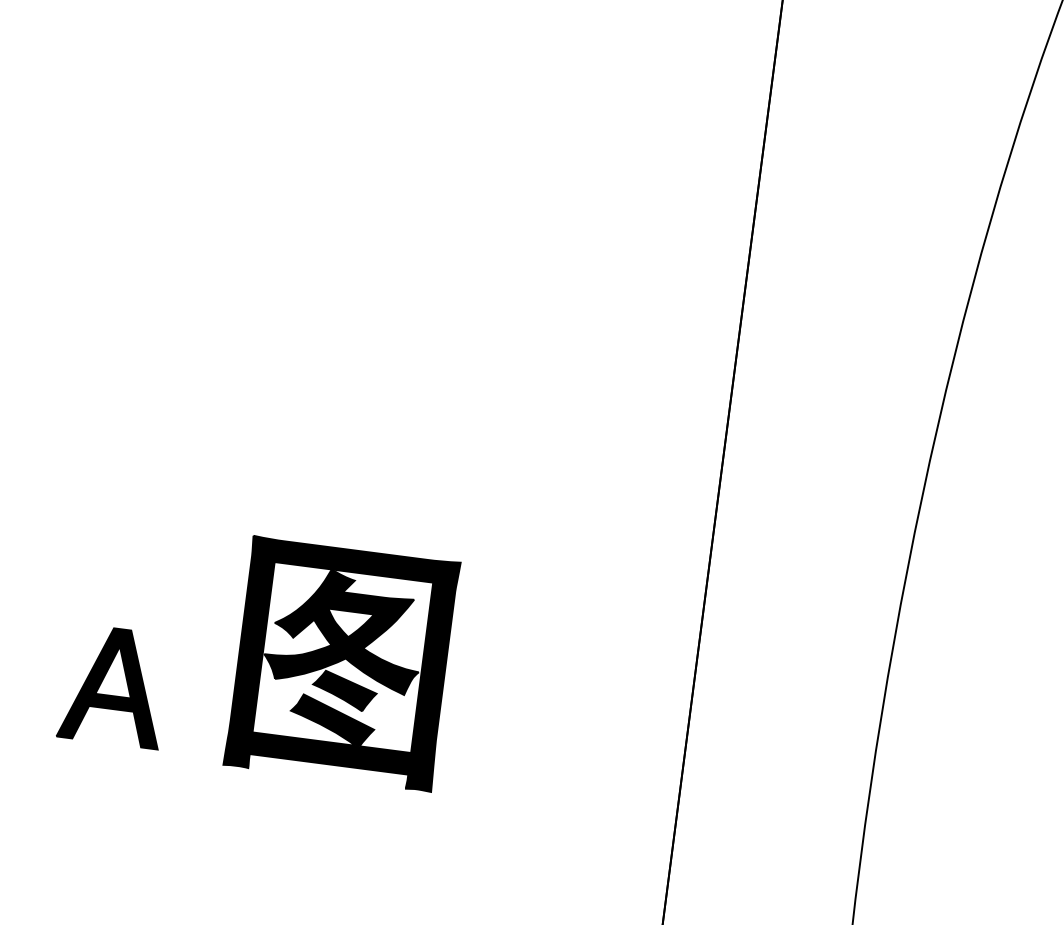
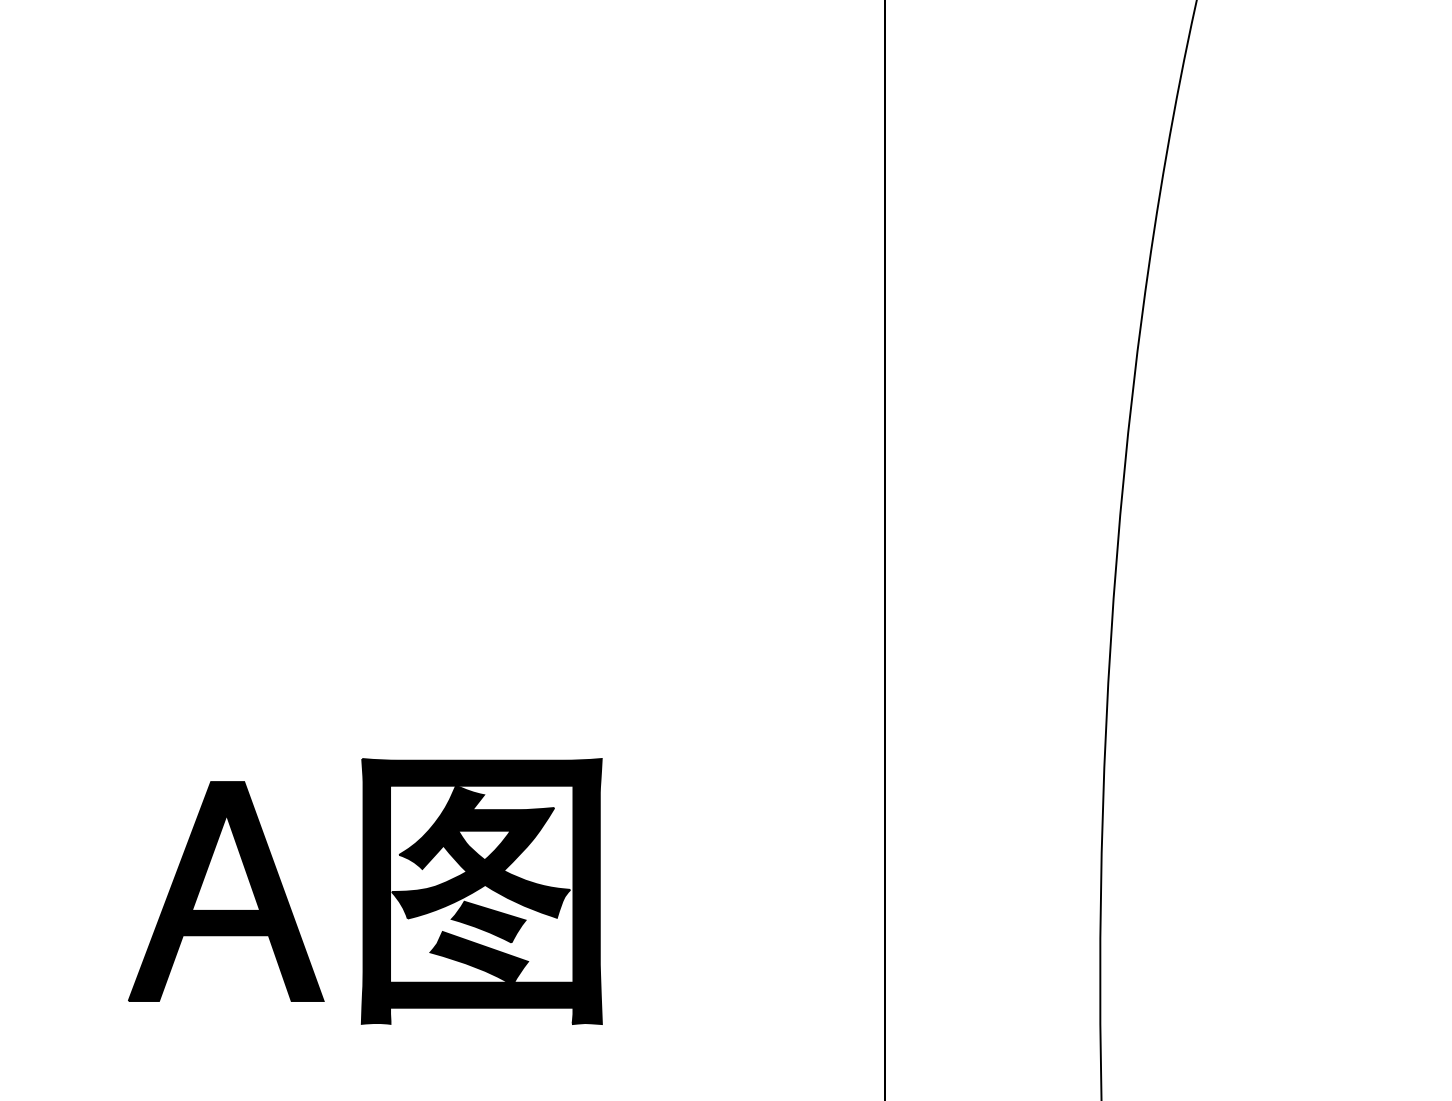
part: (341, 663) -> (481, 891), moved
part: (114, 686) -> (226, 891), size x1.67

